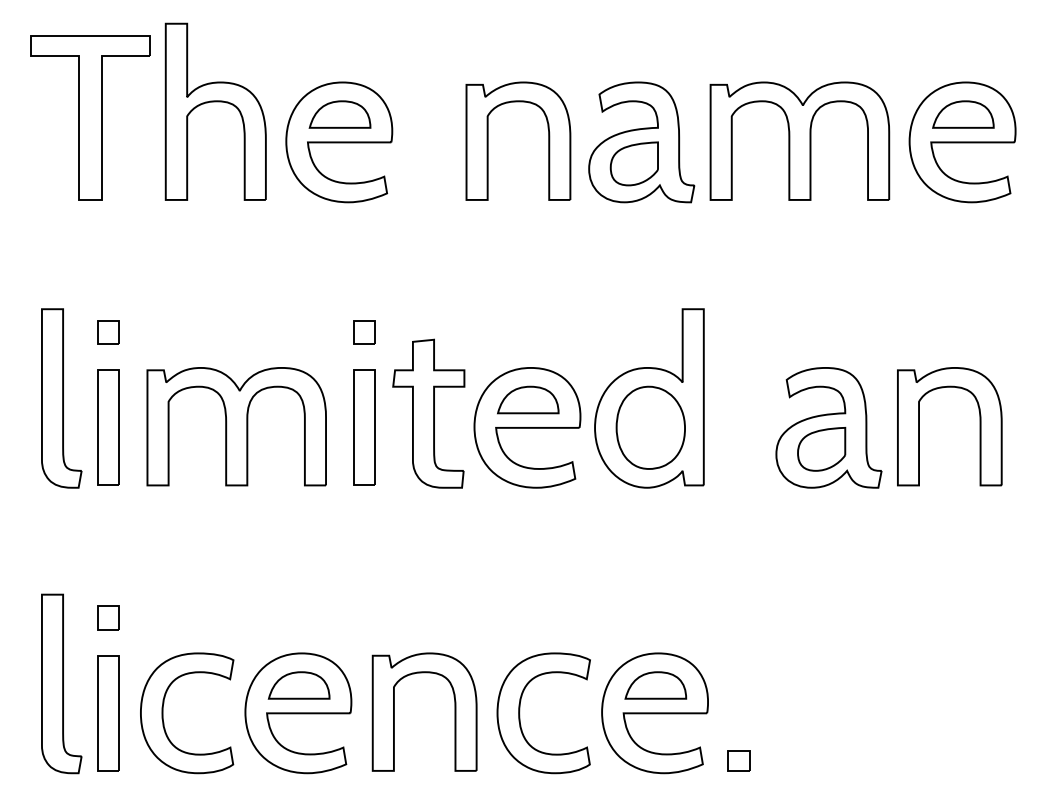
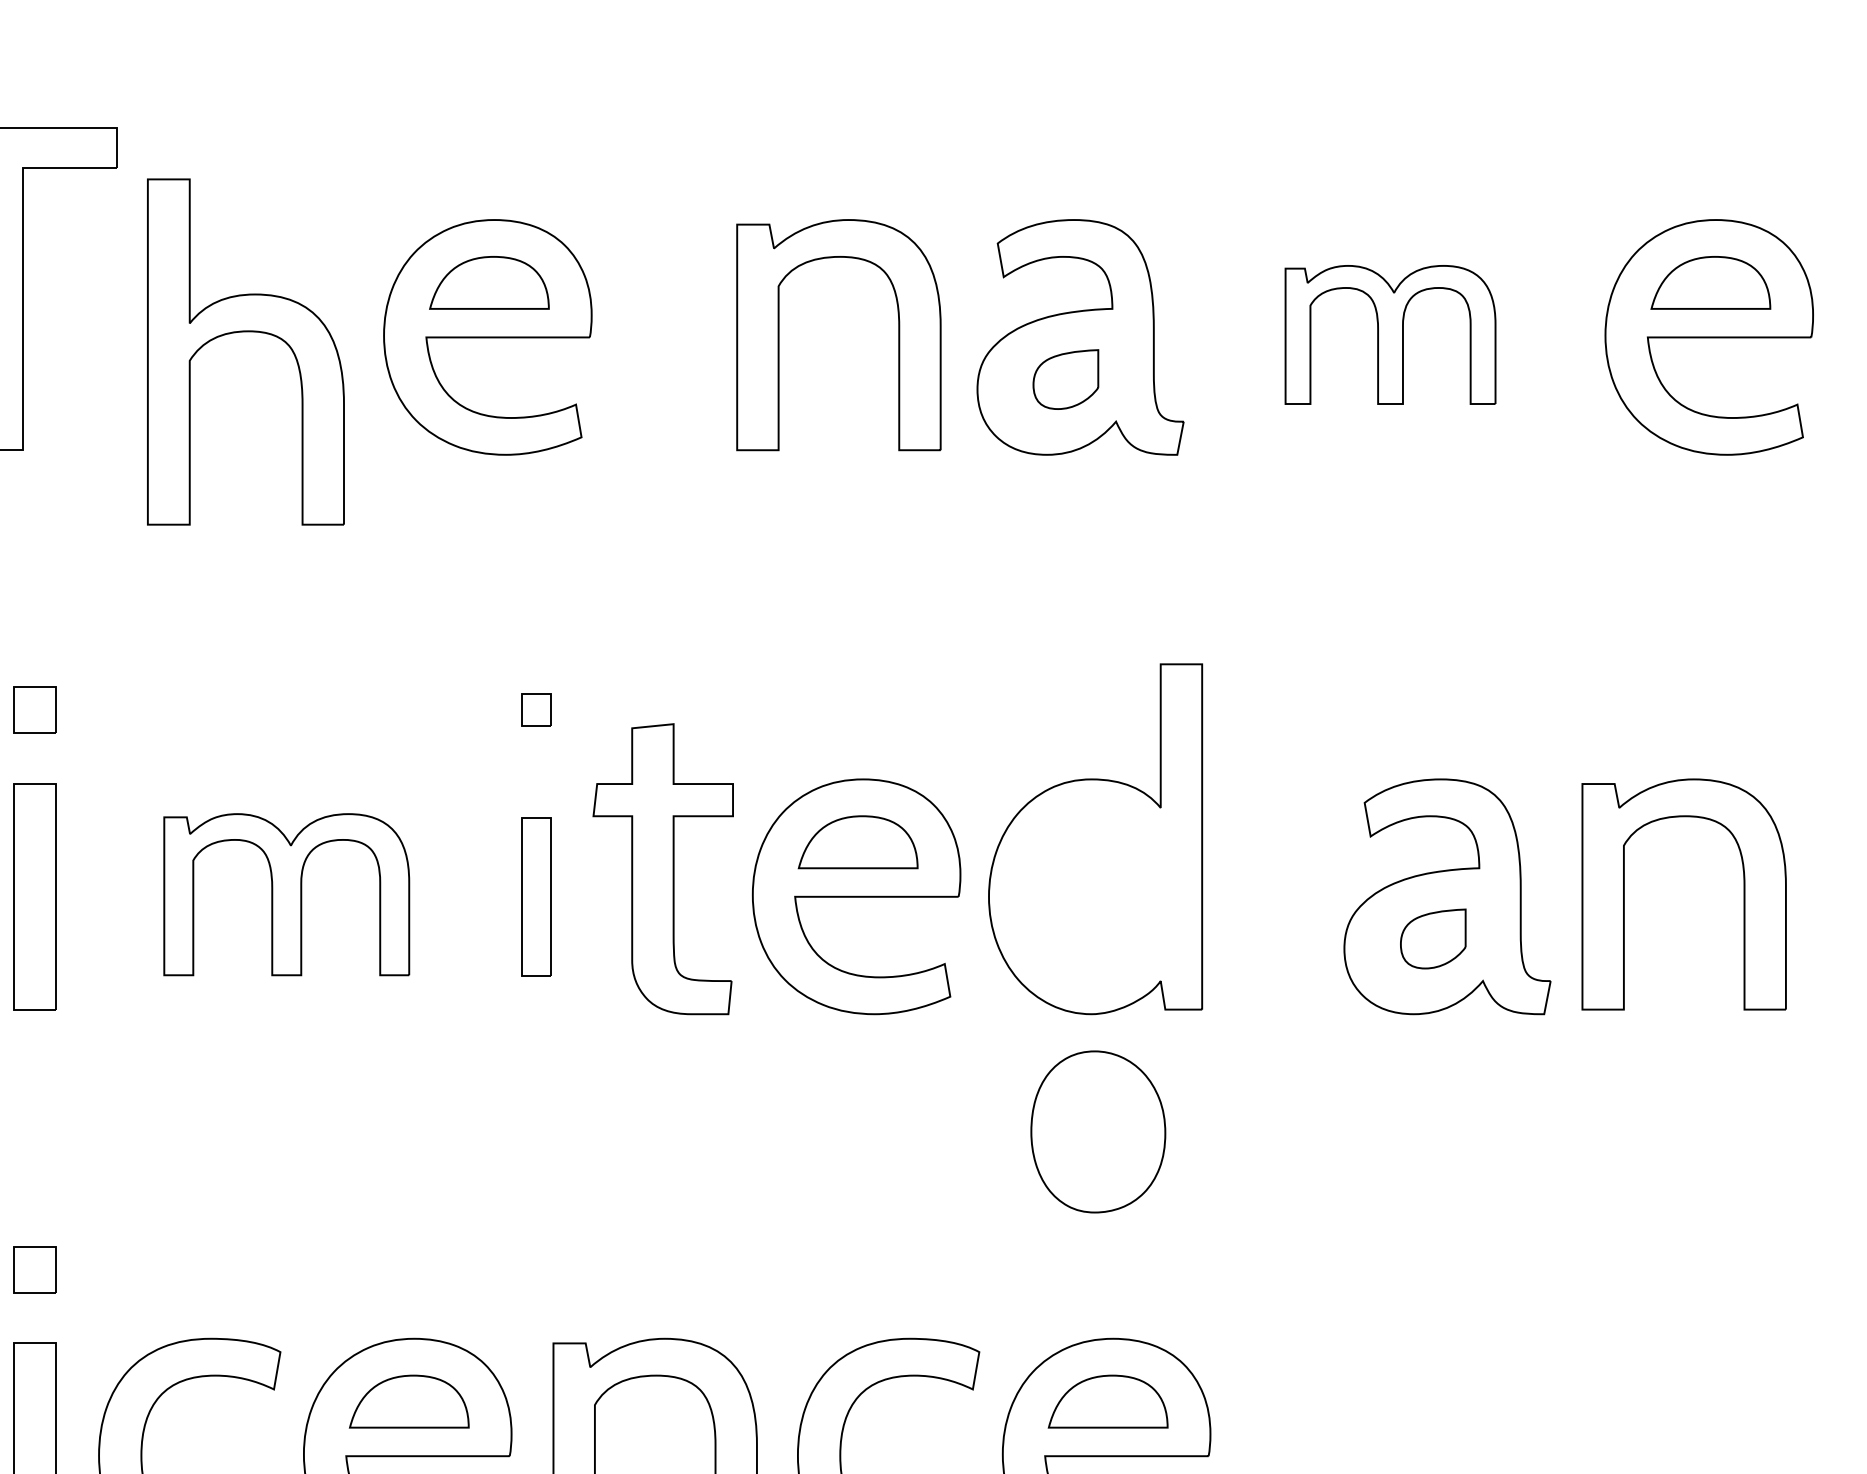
part: (215, 102) -> (245, 333), moved
part: (799, 140) -> (1389, 333), size x0.6
part: (633, 163) -> (1064, 378), size x0.7
part: (364, 332) -> (537, 709), size x0.7
part: (236, 426) -> (286, 894), size x0.7
part: (364, 427) -> (537, 896), size x0.7
part: (650, 427) -> (1097, 1131), moved
part: (821, 449) -> (1432, 939), size x0.7

